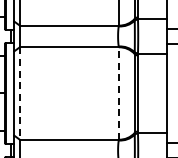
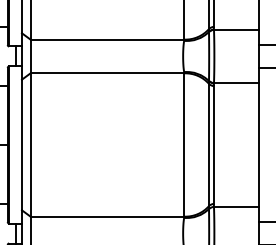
line: (19, 93) -> (30, 145), dashed -> solid
line: (118, 93) -> (183, 145), dashed -> solid

